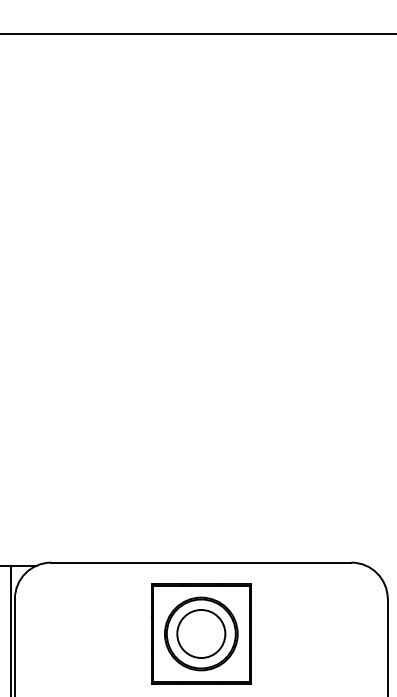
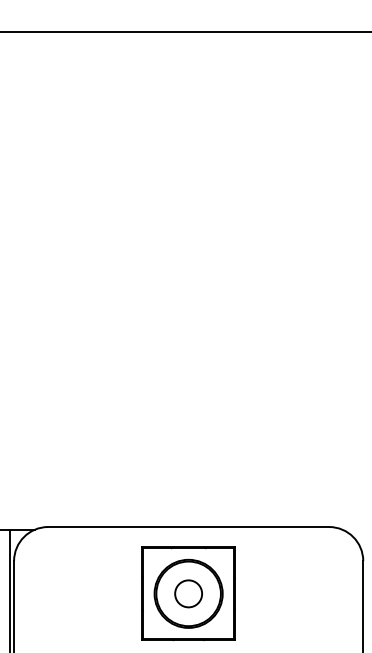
circle: (201, 634) -> (188, 594), size x0.6

